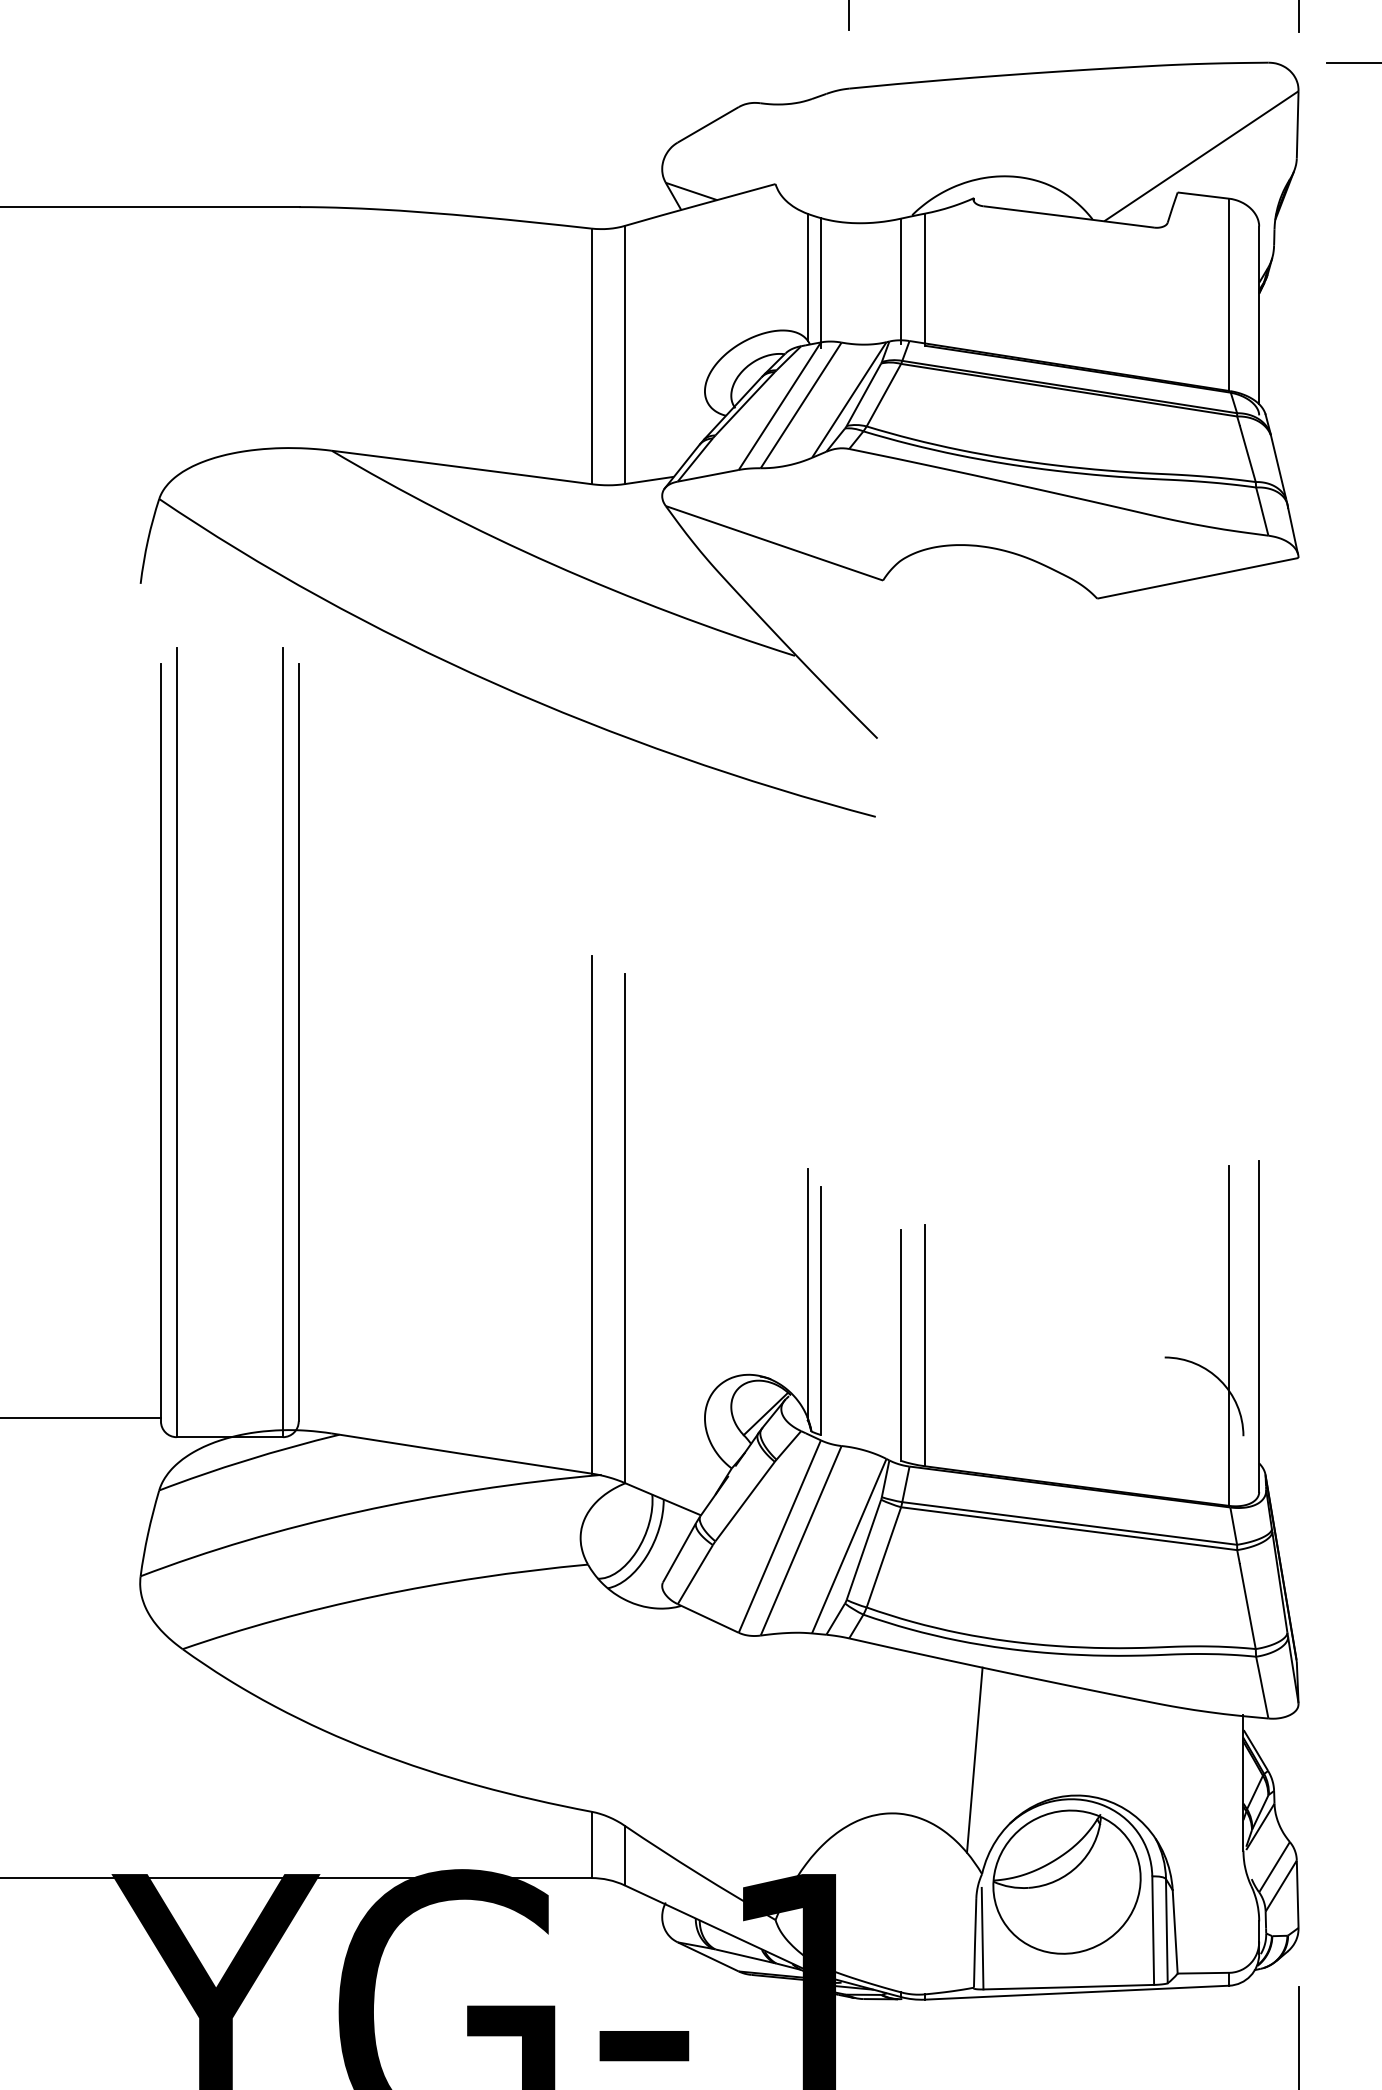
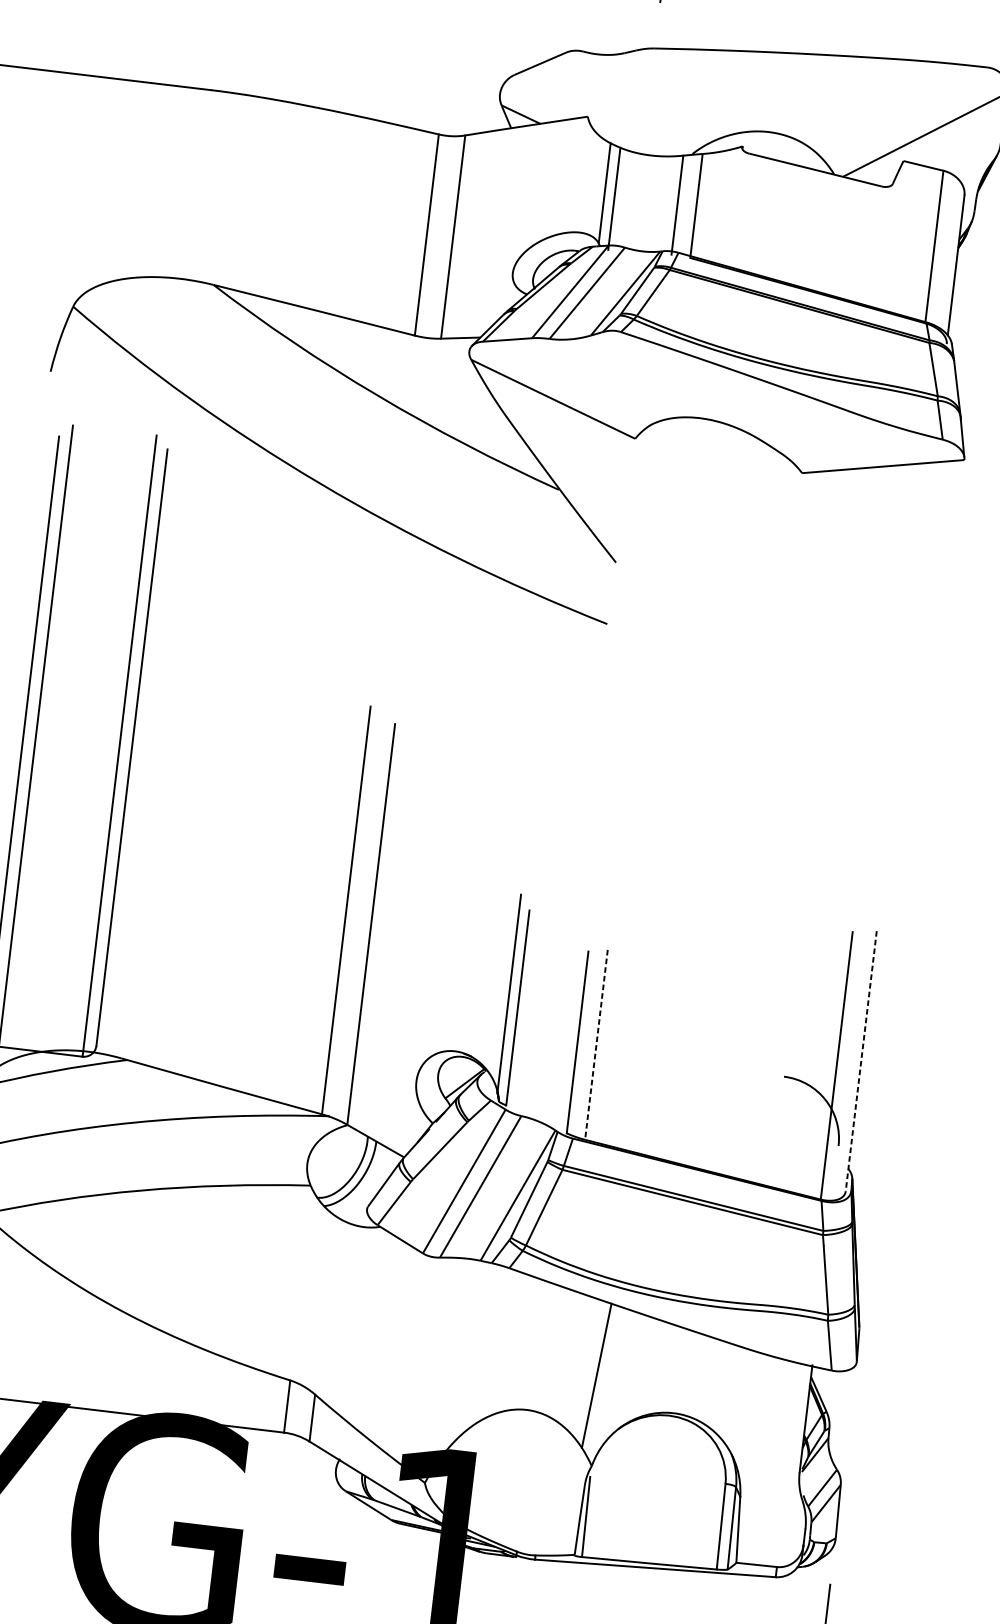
line: (1259, 1327) -> (861, 1062), solid -> dashed
line: (925, 1345) -> (596, 1044), solid -> dashed
part: (1066, 1881) -> (657, 1479), removed

